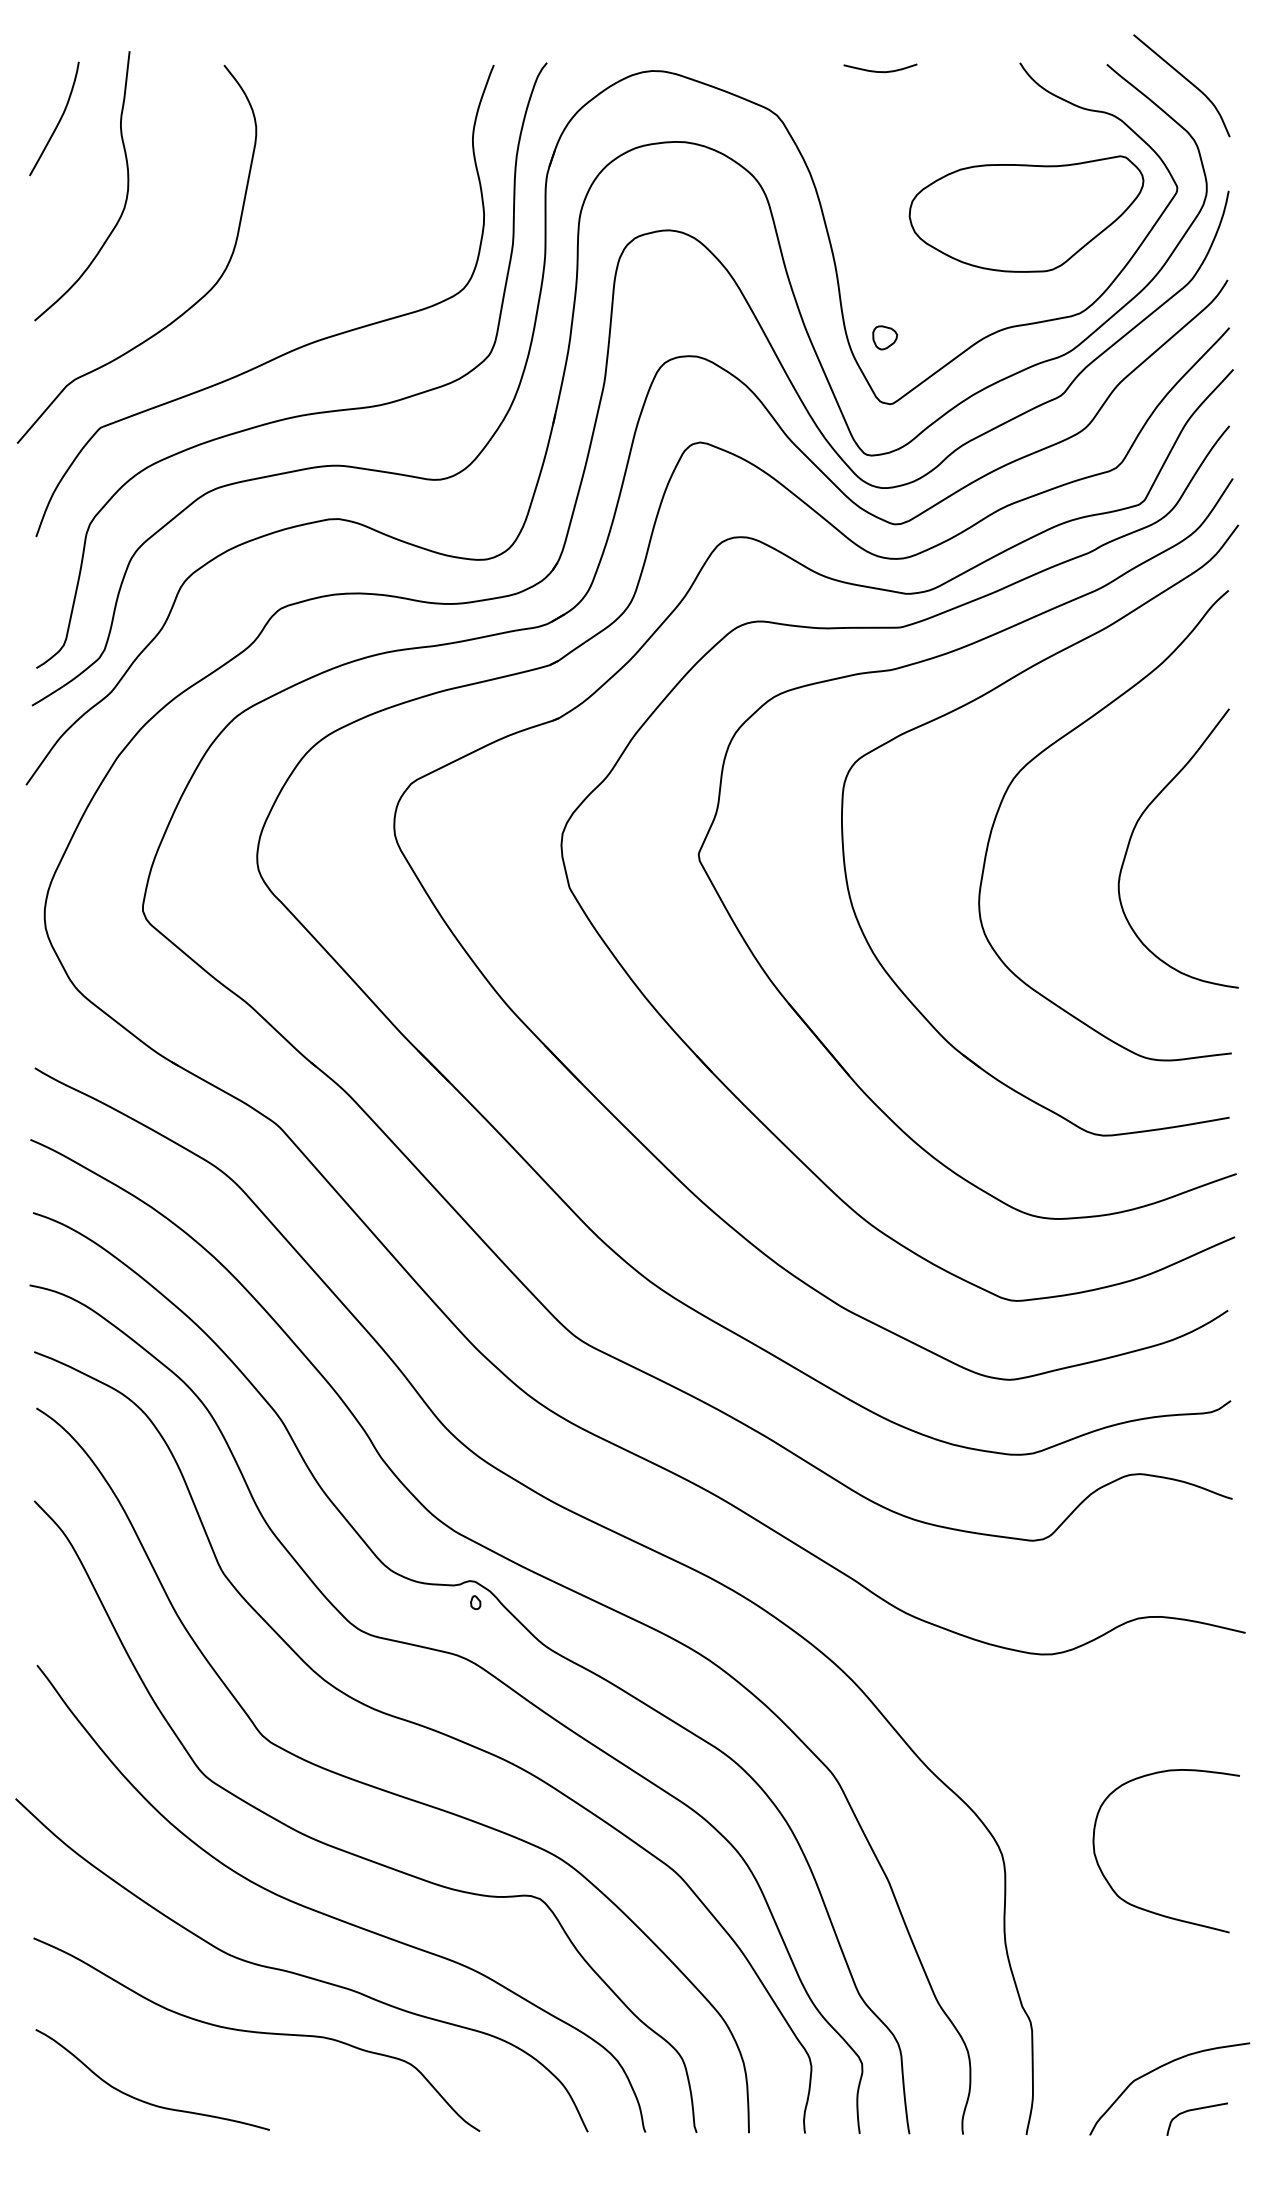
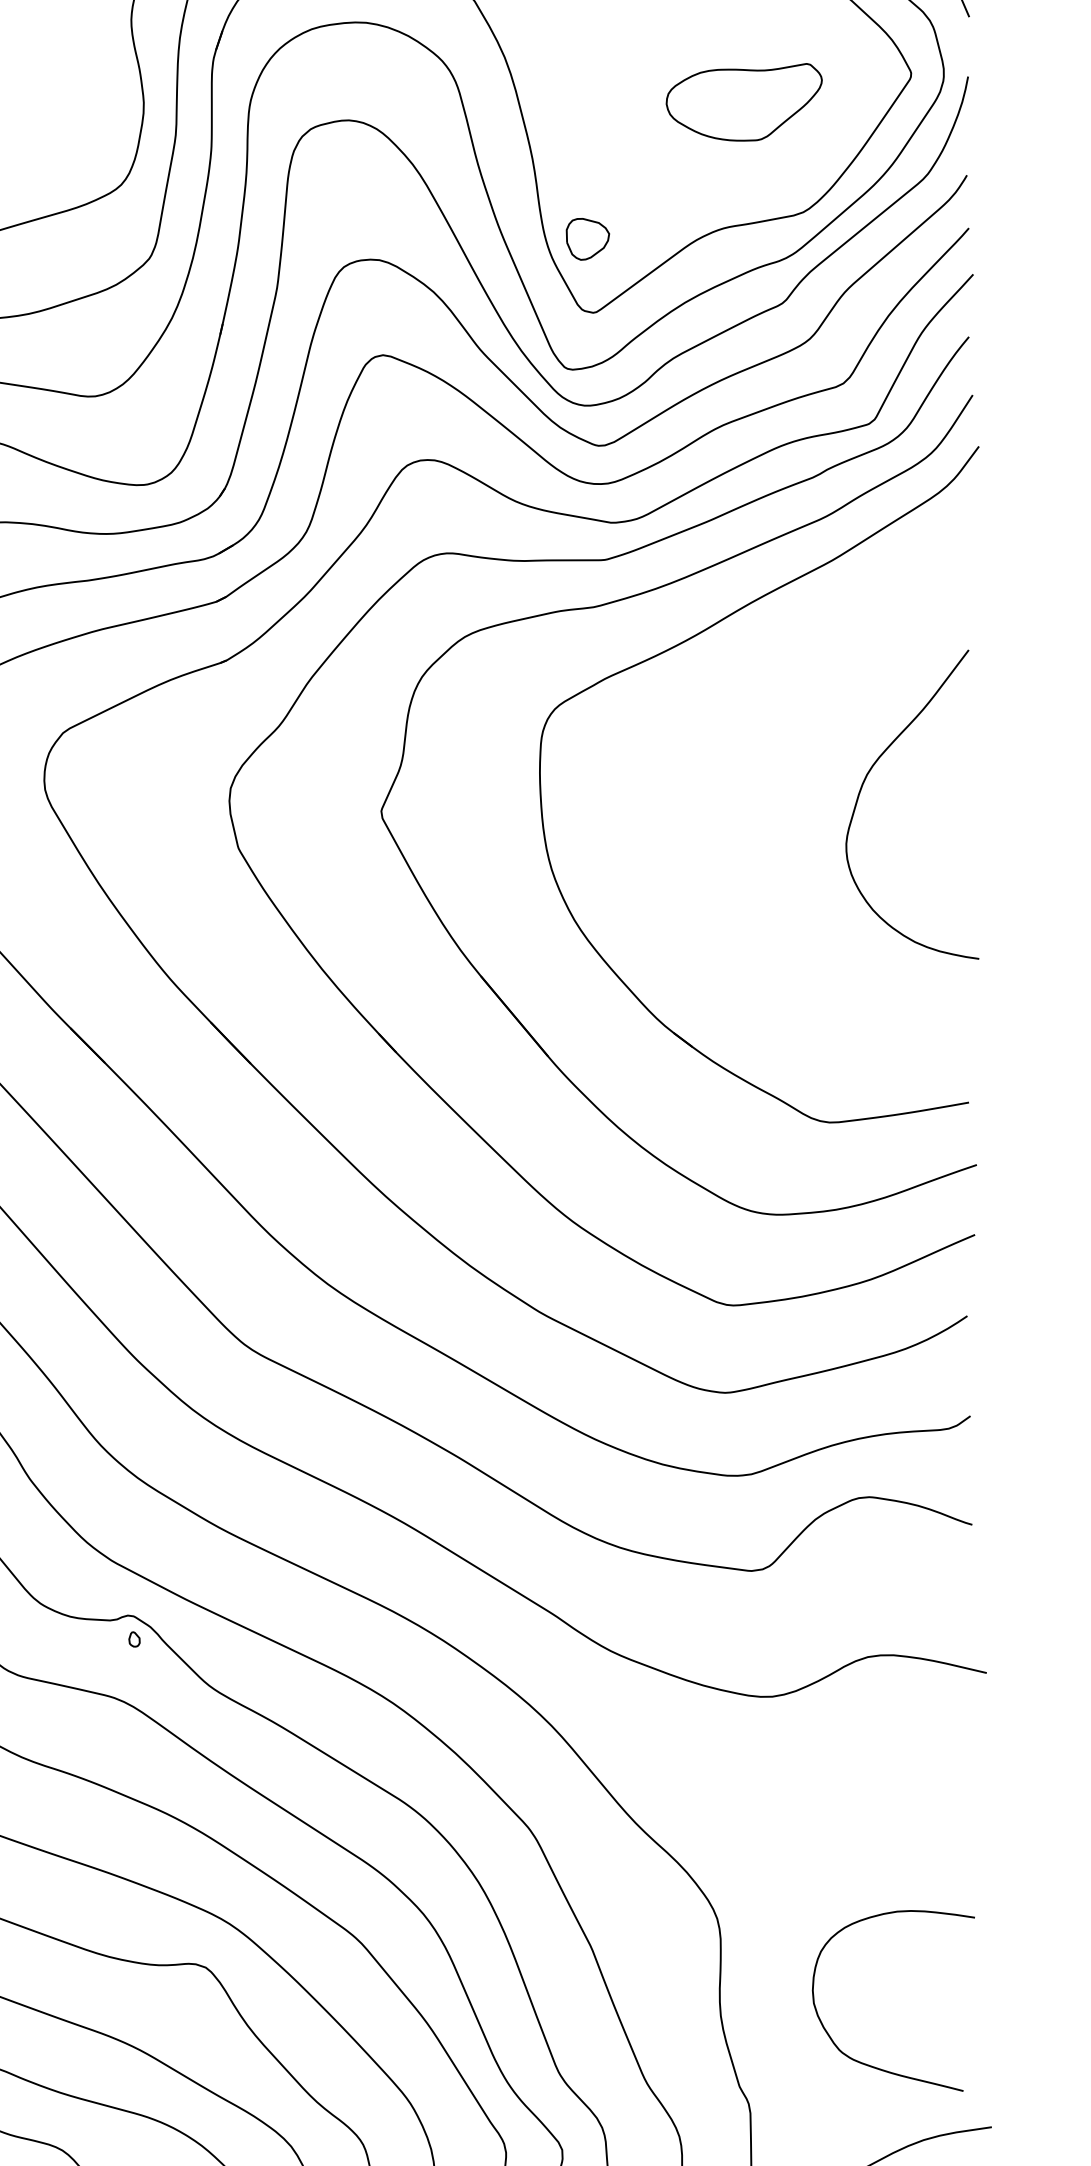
part: (1026, 213) -> (744, 101), size x0.6
part: (884, 337) -> (587, 238), size x1.6
curve: (1047, 749) -> (767, 695), removed
curve: (1147, 1909) -> (872, 2065), moved

